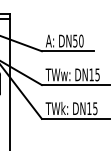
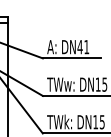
text: (77, 40) -> (82, 46), DN50 -> DN41

